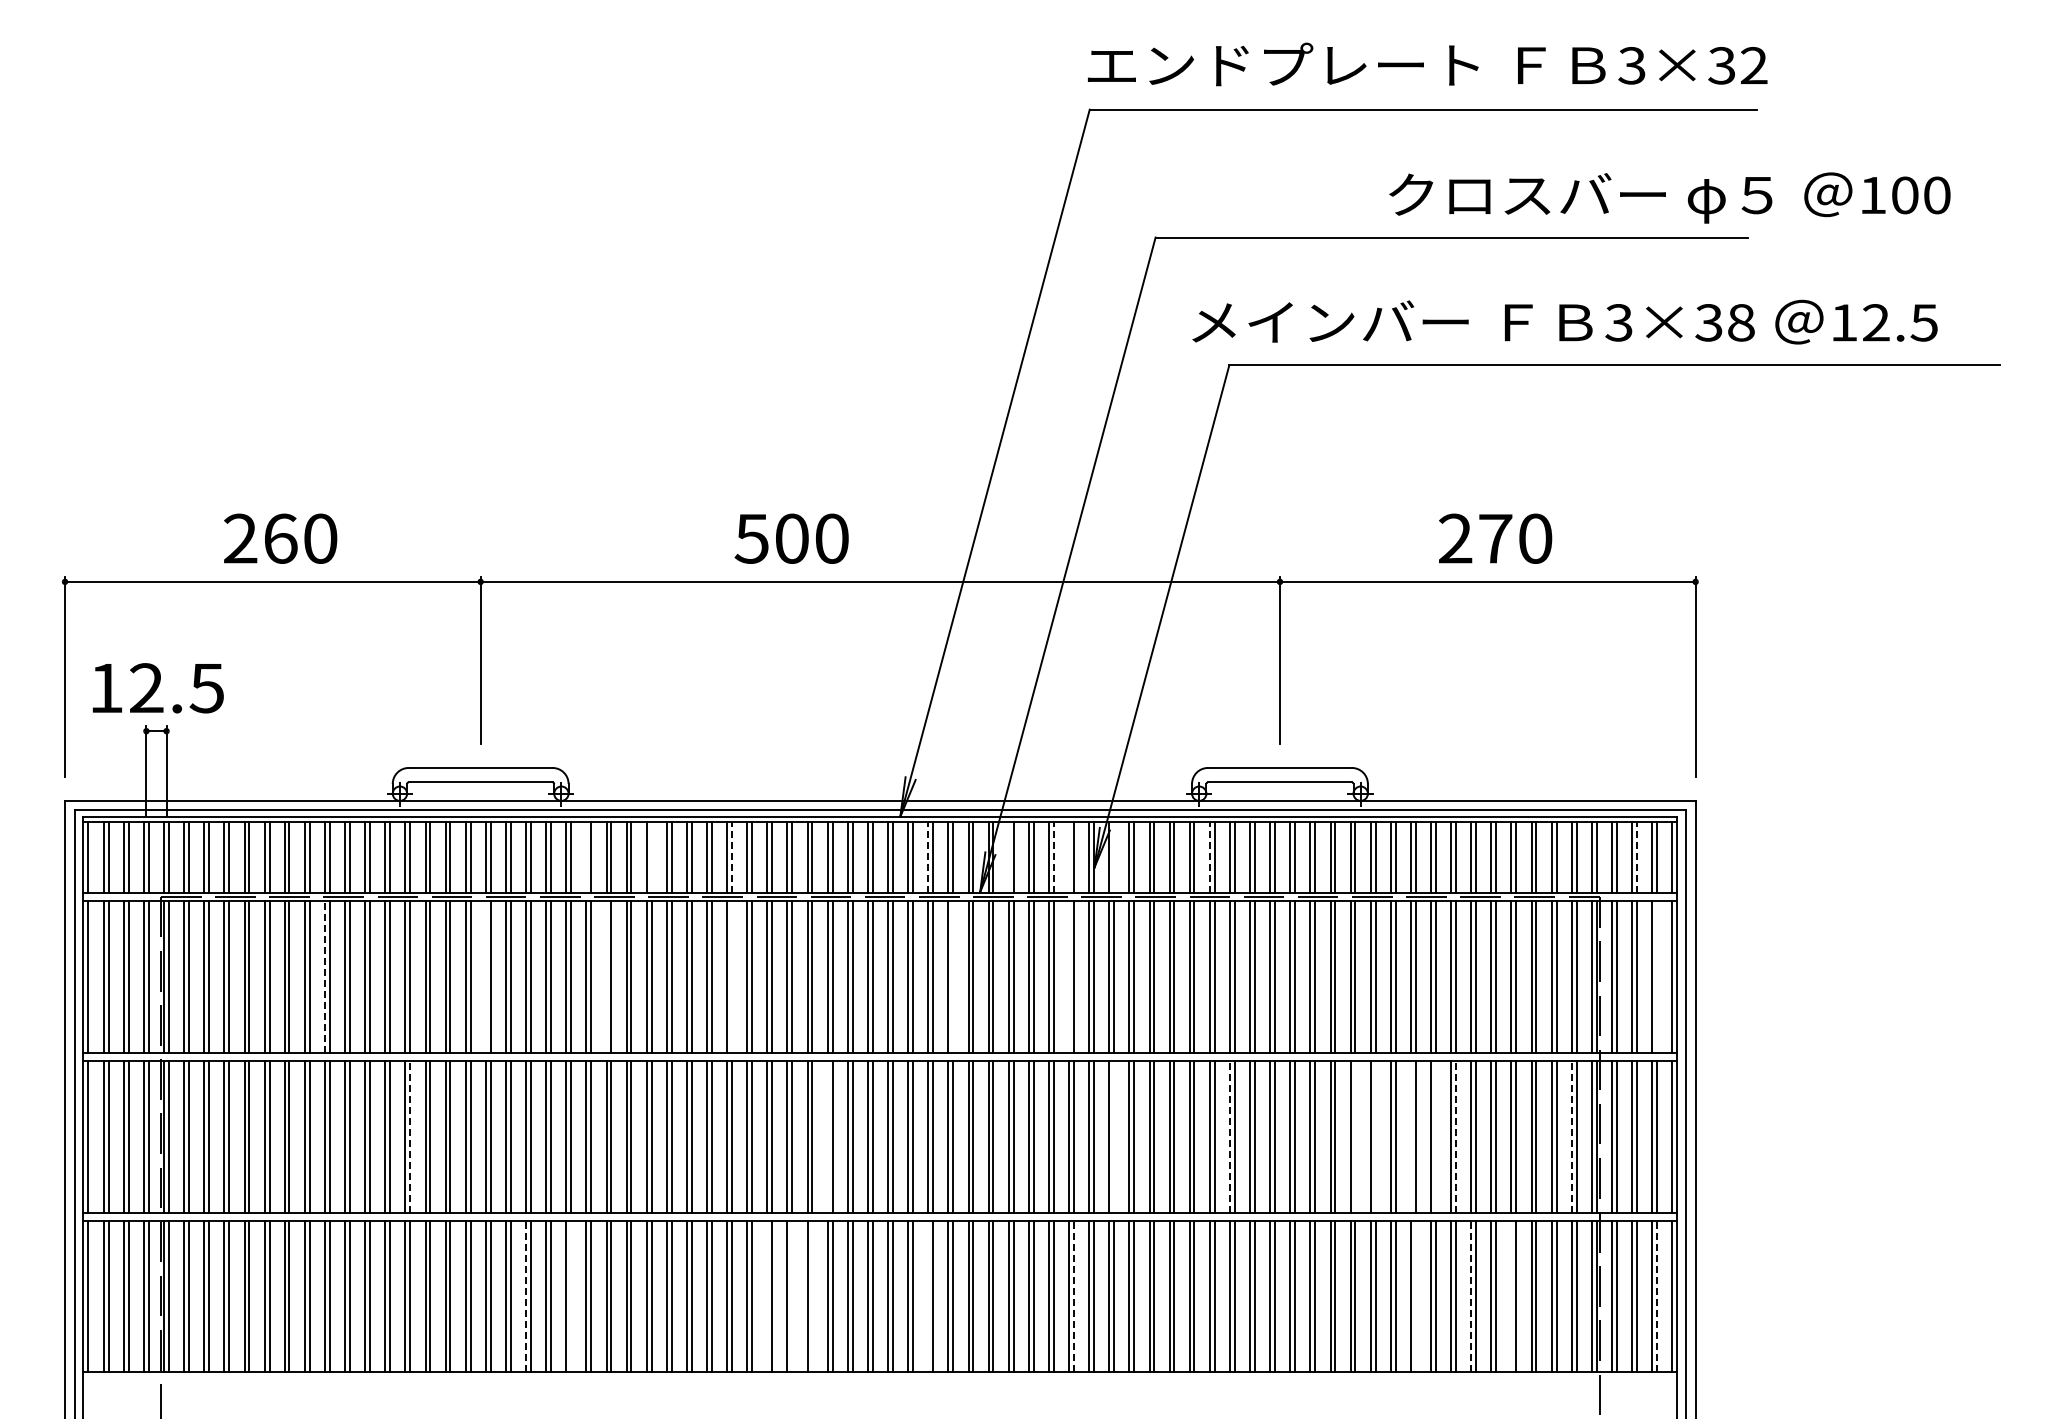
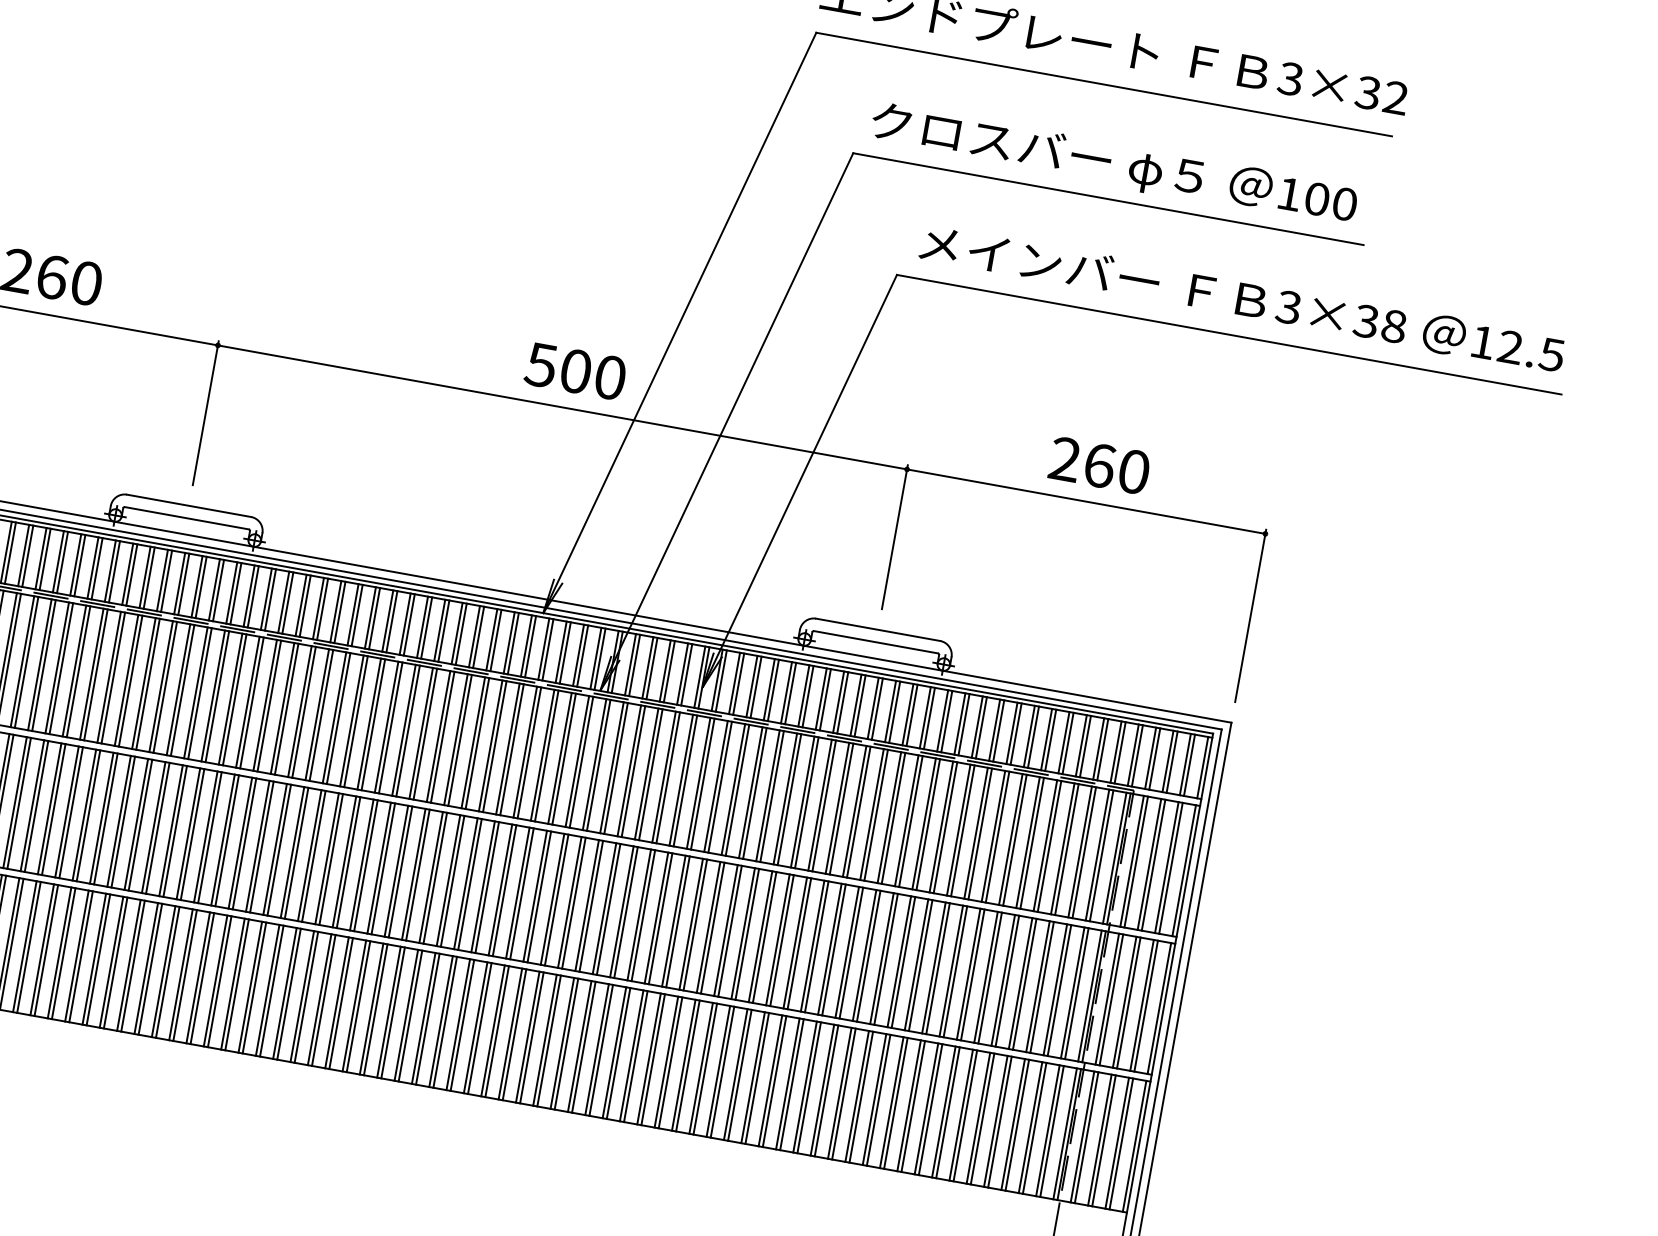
text: (1669, 197) -> (1113, 164), moved
text: (1564, 321) -> (1241, 297), moved
text: (791, 538) -> (575, 371), moved
text: (1495, 538) -> (1099, 465), 270 -> 260
line: (586, 856) -> (266, 598), added
line: (651, 856) -> (322, 608), added
line: (1008, 856) -> (630, 664), added
line: (1069, 856) -> (683, 673), added
line: (1114, 856) -> (721, 680), added
line: (731, 857) -> (391, 621), dashed -> solid
line: (928, 857) -> (561, 652), dashed -> solid
line: (1053, 857) -> (669, 671), dashed -> solid
line: (1209, 857) -> (803, 696), dashed -> solid
line: (1636, 857) -> (1171, 762), dashed -> solid
line: (324, 976) -> (22, 661), dashed -> solid
line: (485, 976) -> (160, 686), added
line: (606, 976) -> (265, 705), added
line: (731, 976) -> (373, 724), added
line: (953, 976) -> (564, 758), added
line: (1069, 976) -> (664, 776), added
line: (1657, 976) -> (1171, 868), added
line: (410, 1136) -> (71, 812), dashed -> solid
line: (827, 1136) -> (430, 877), added
line: (1114, 1136) -> (678, 921), added
line: (1229, 1136) -> (777, 939), dashed -> solid
line: (1355, 1136) -> (886, 959), added
line: (1375, 1136) -> (903, 962), added
line: (1410, 1136) -> (933, 967), added
line: (1435, 1136) -> (955, 971), added
line: (1455, 1136) -> (972, 974), dashed -> solid
line: (1571, 1136) -> (1072, 992), dashed -> solid
line: (526, 1296) -> (146, 968), dashed -> solid
line: (571, 1296) -> (185, 975), added
line: (767, 1296) -> (354, 1006), added
line: (792, 1296) -> (375, 1009), added
line: (812, 1296) -> (393, 1012), added
line: (928, 1296) -> (493, 1030), added
line: (1073, 1296) -> (618, 1053), dashed -> solid
line: (1415, 1296) -> (913, 1106), added
line: (1471, 1296) -> (961, 1115), dashed -> solid
line: (1511, 1296) -> (995, 1121), added
line: (1657, 1296) -> (1121, 1144), dashed -> solid

